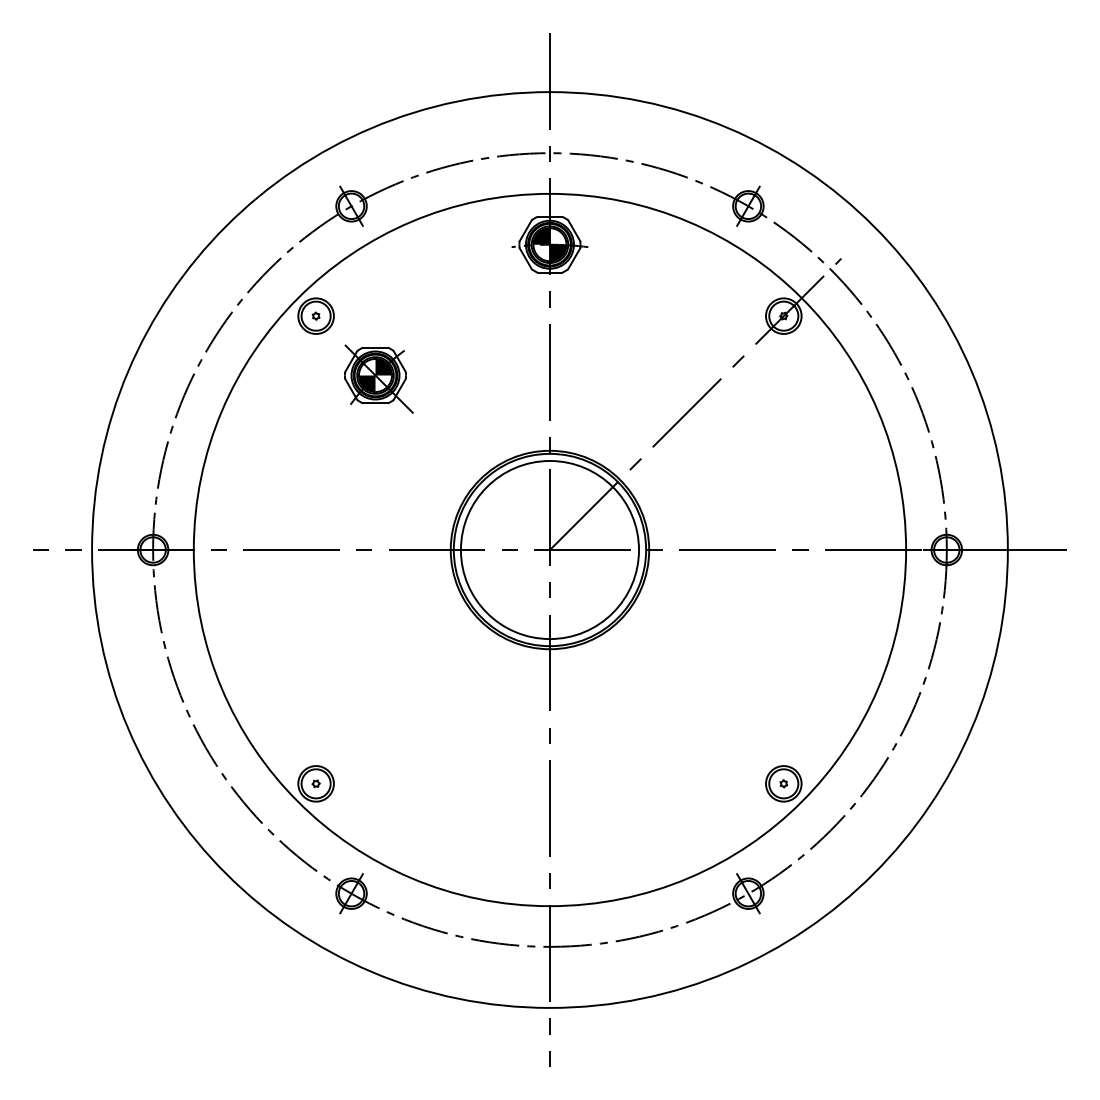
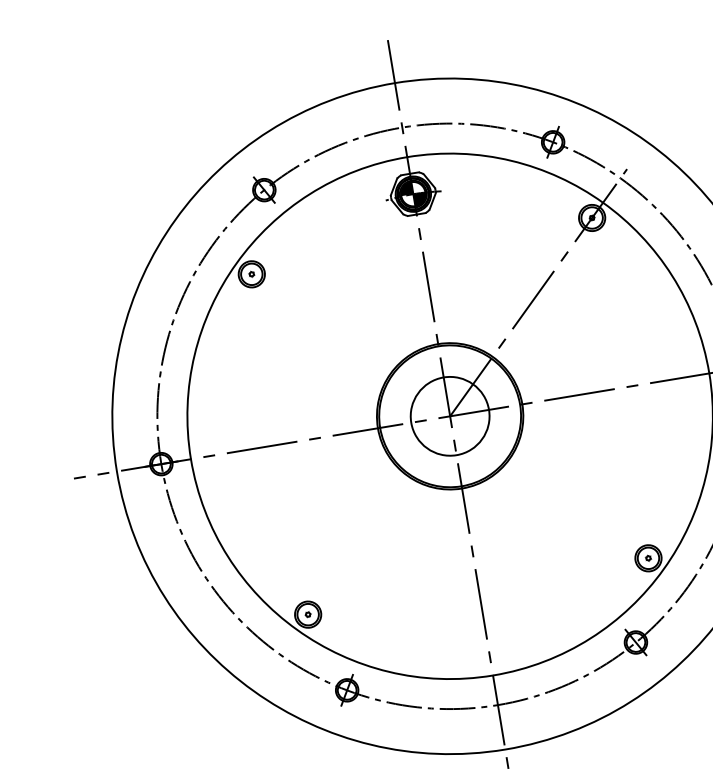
part: (378, 378) -> (304, 312), removed
circle: (549, 549) -> (449, 416), size x0.6

